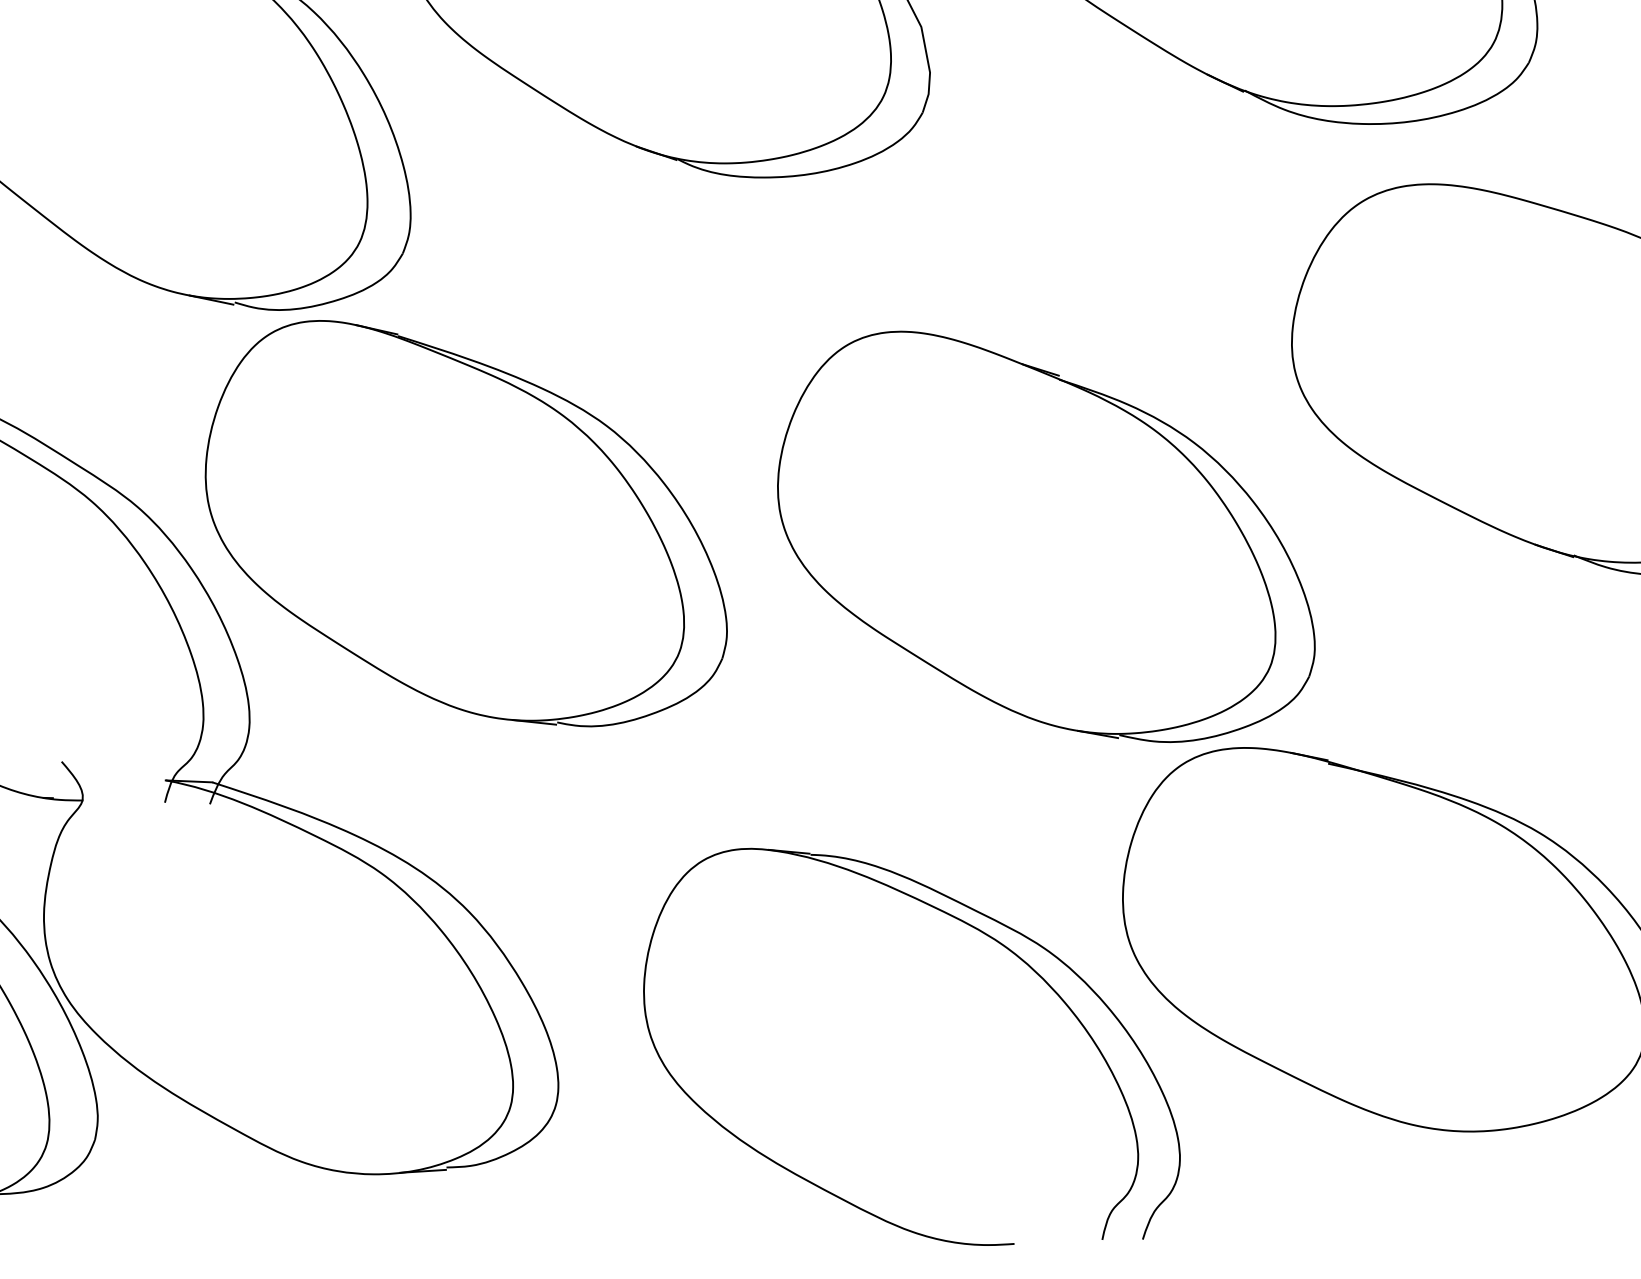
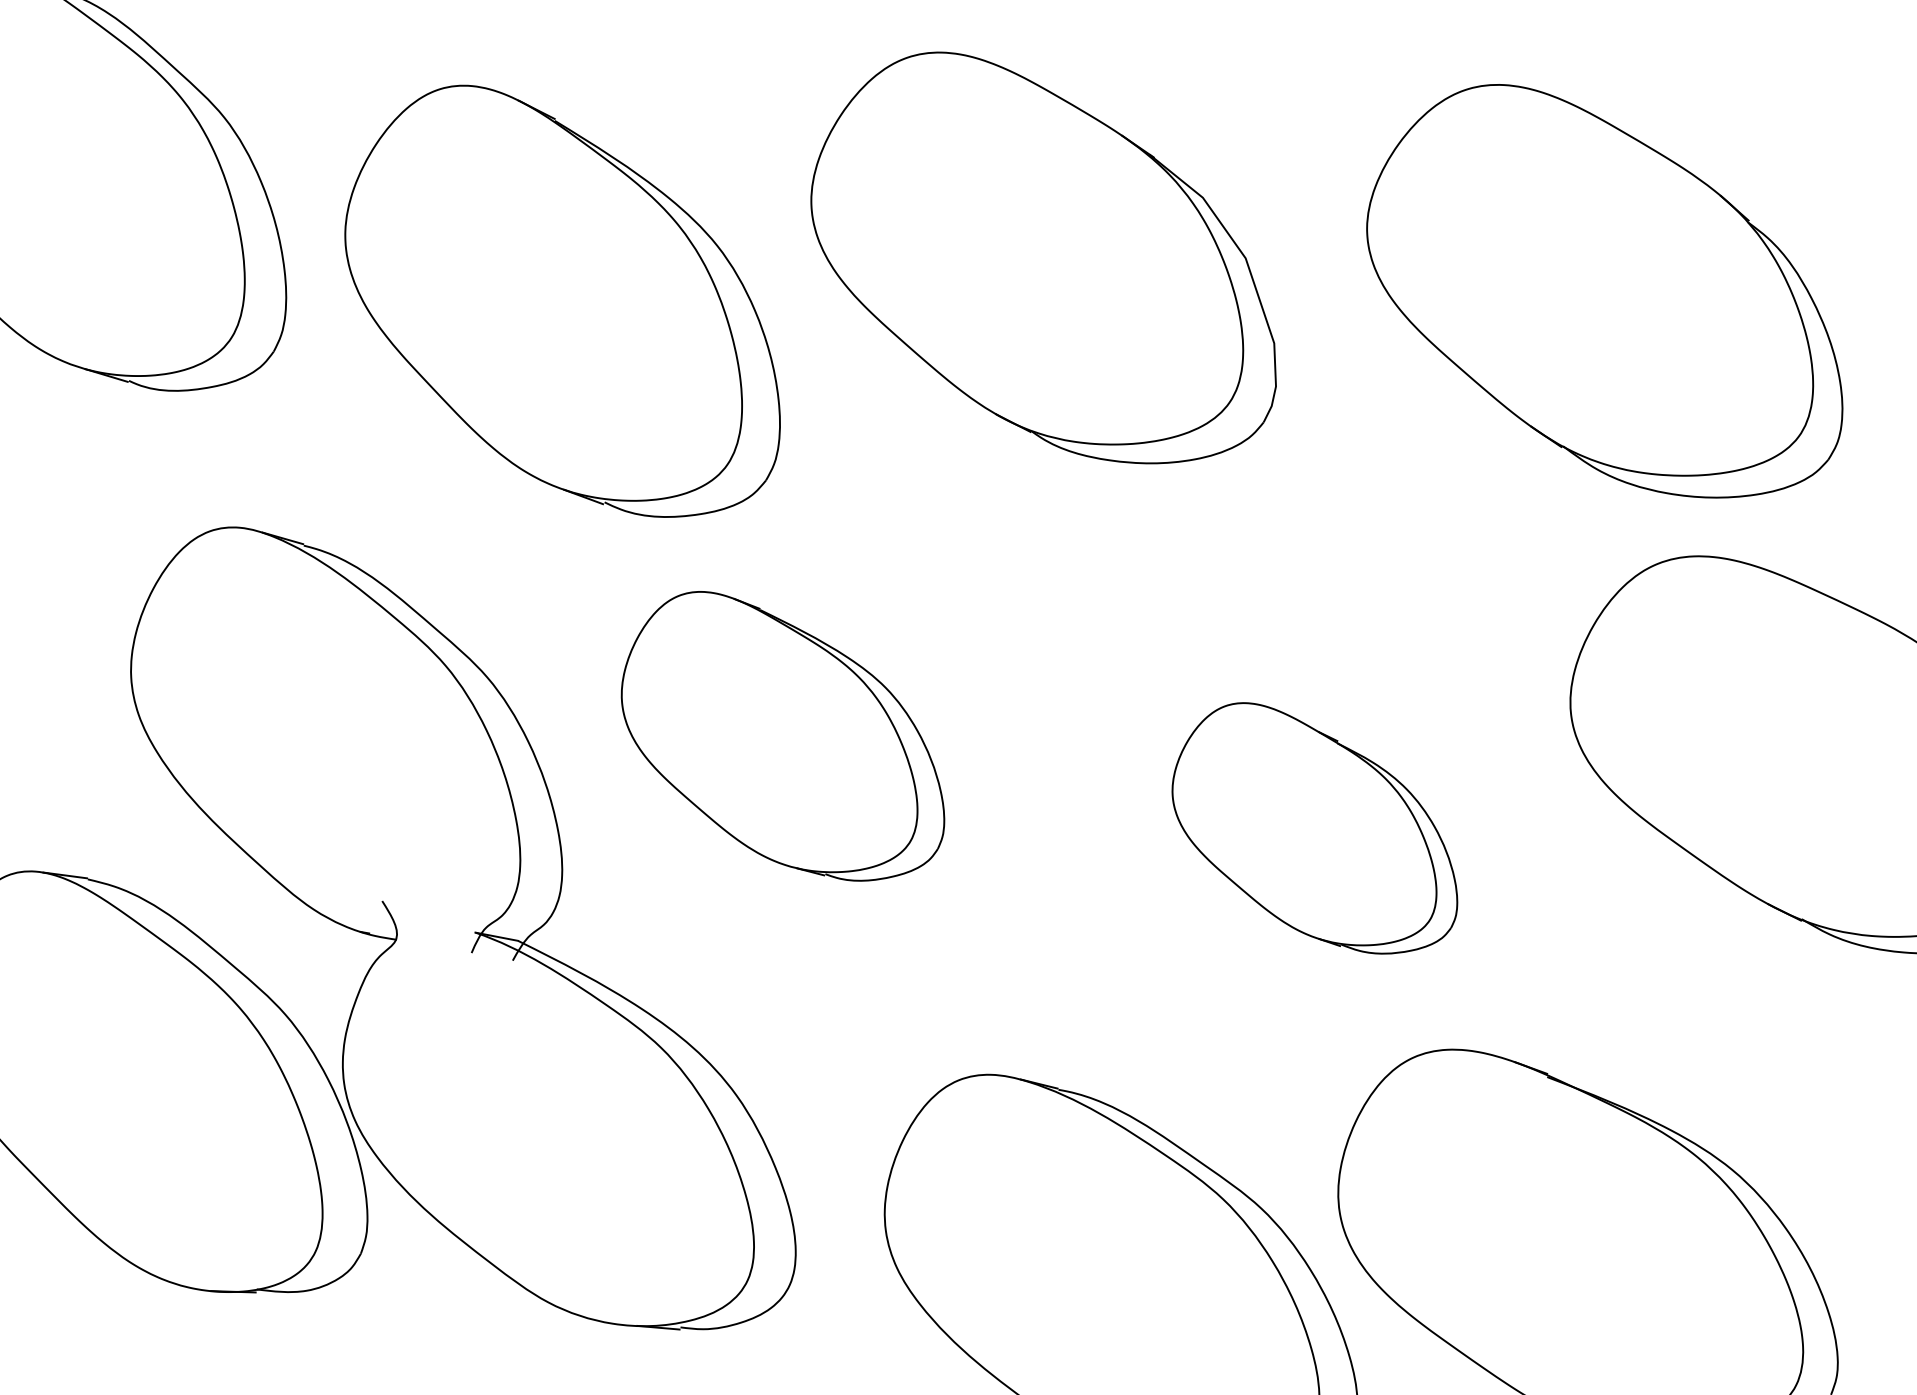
part: (461, 523) -> (782, 736), size x0.7
part: (1041, 536) -> (1314, 828), size x0.6

